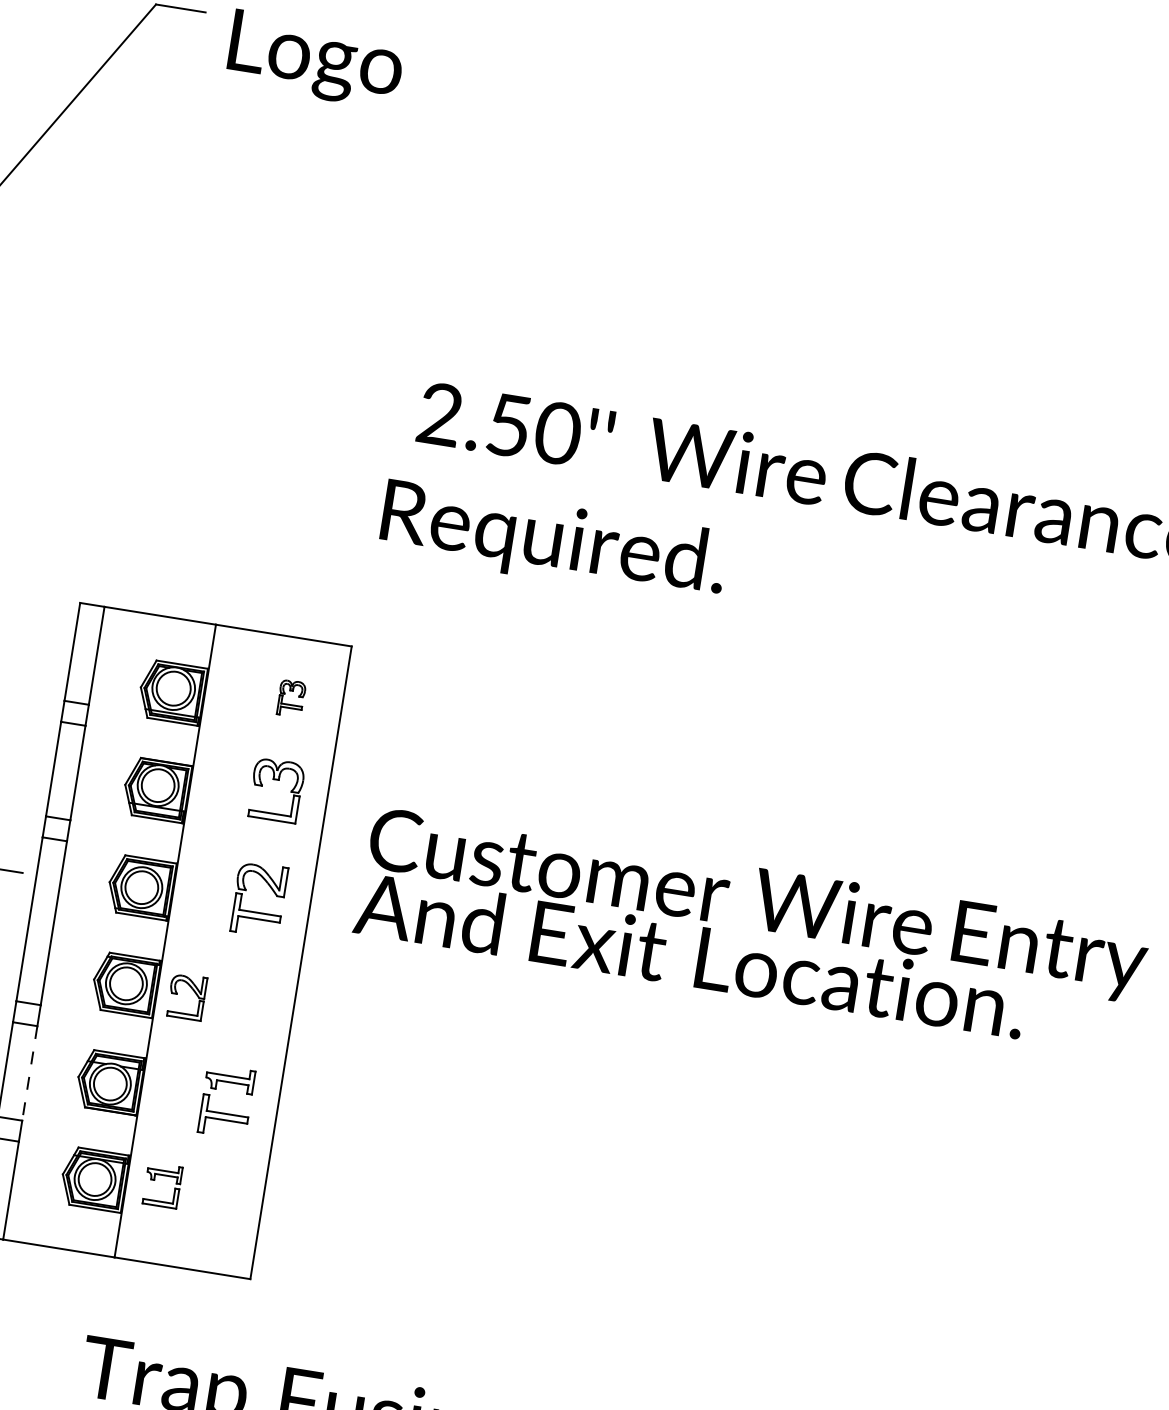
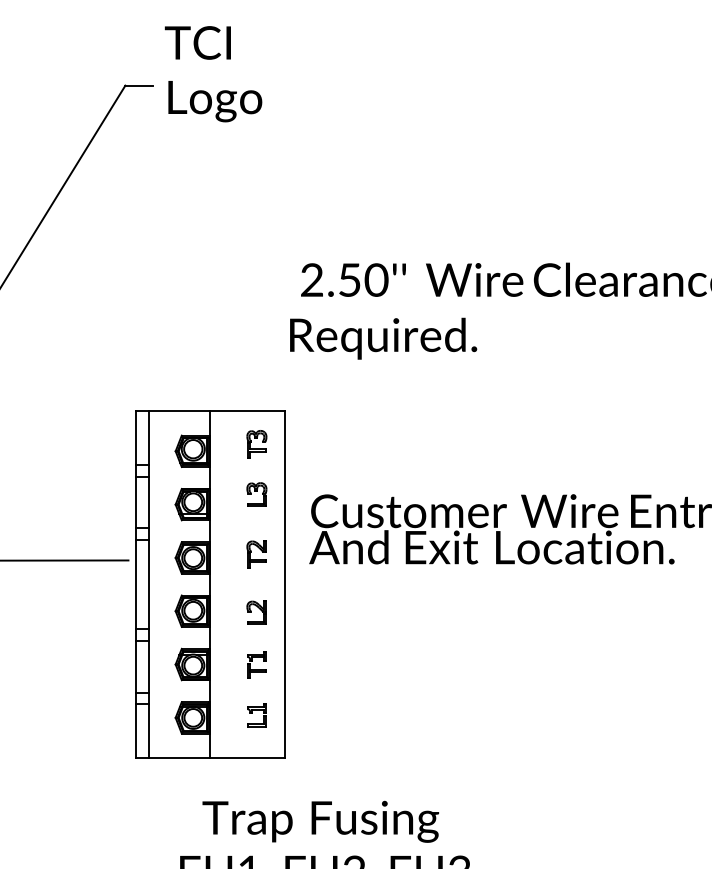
part: (290, 698) -> (256, 444), size x1.43
part: (275, 789) -> (256, 494), size x0.71
part: (258, 899) -> (256, 554), size x0.71
part: (186, 996) -> (256, 612), moved
line: (30, 1072) -> (149, 666), dashed -> solid
part: (226, 1100) -> (256, 664), size x0.71
part: (161, 1185) -> (256, 715), moved

